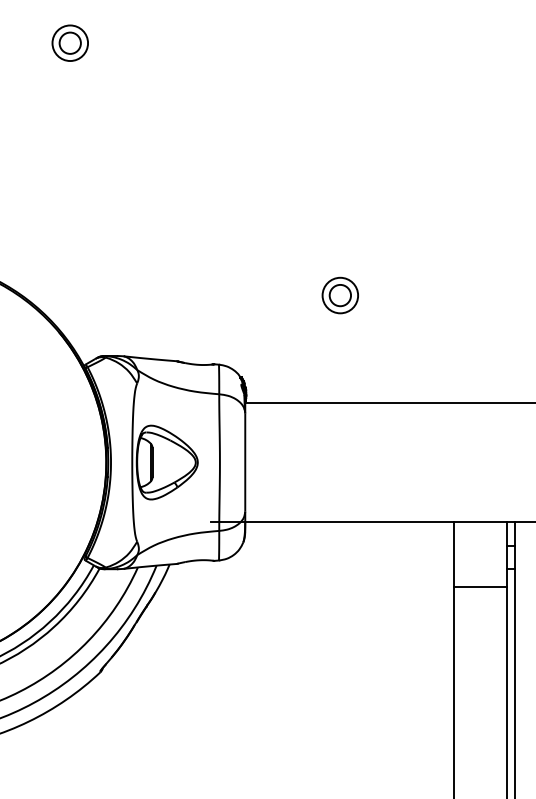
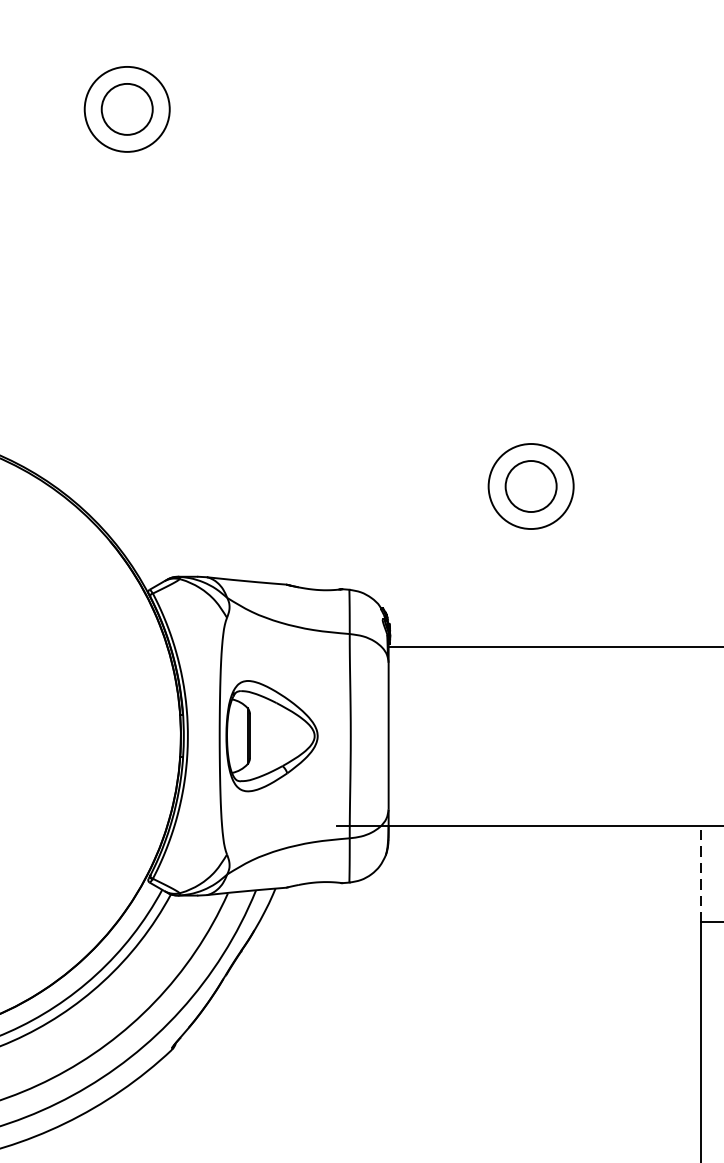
part: (69, 42) -> (125, 108), size x1.6
part: (339, 295) -> (529, 486), size x1.6
line: (454, 554) -> (701, 873), solid -> dashed

